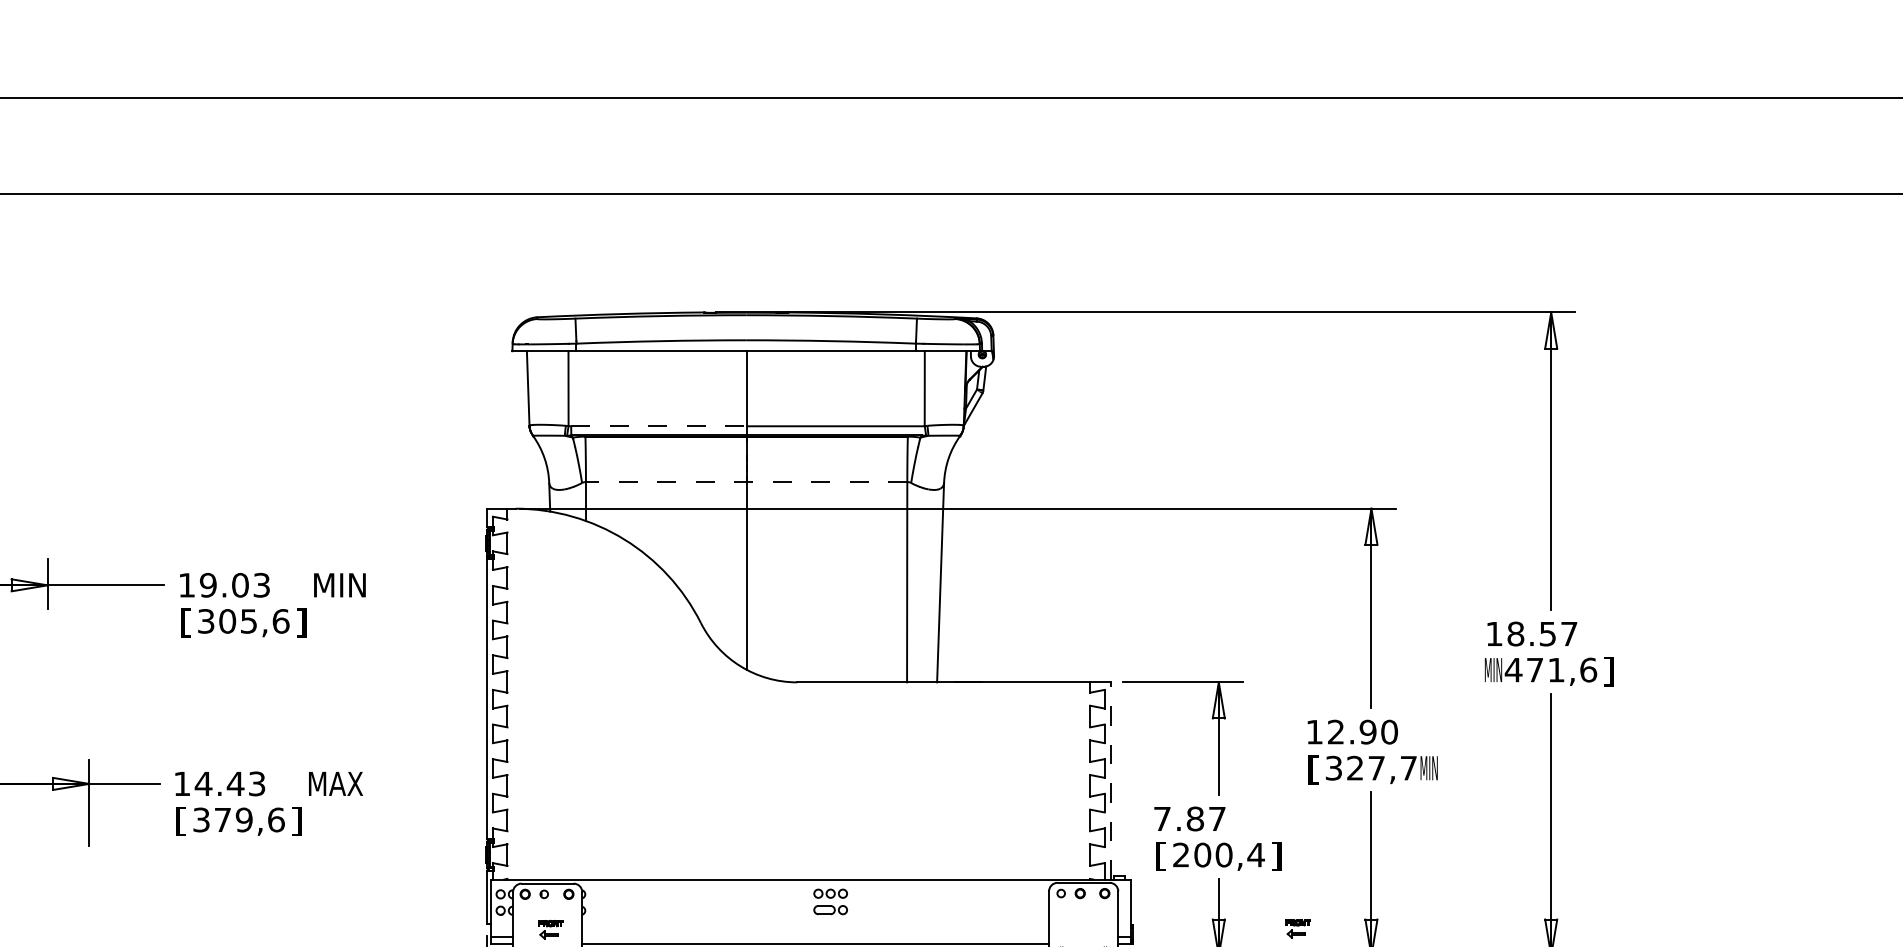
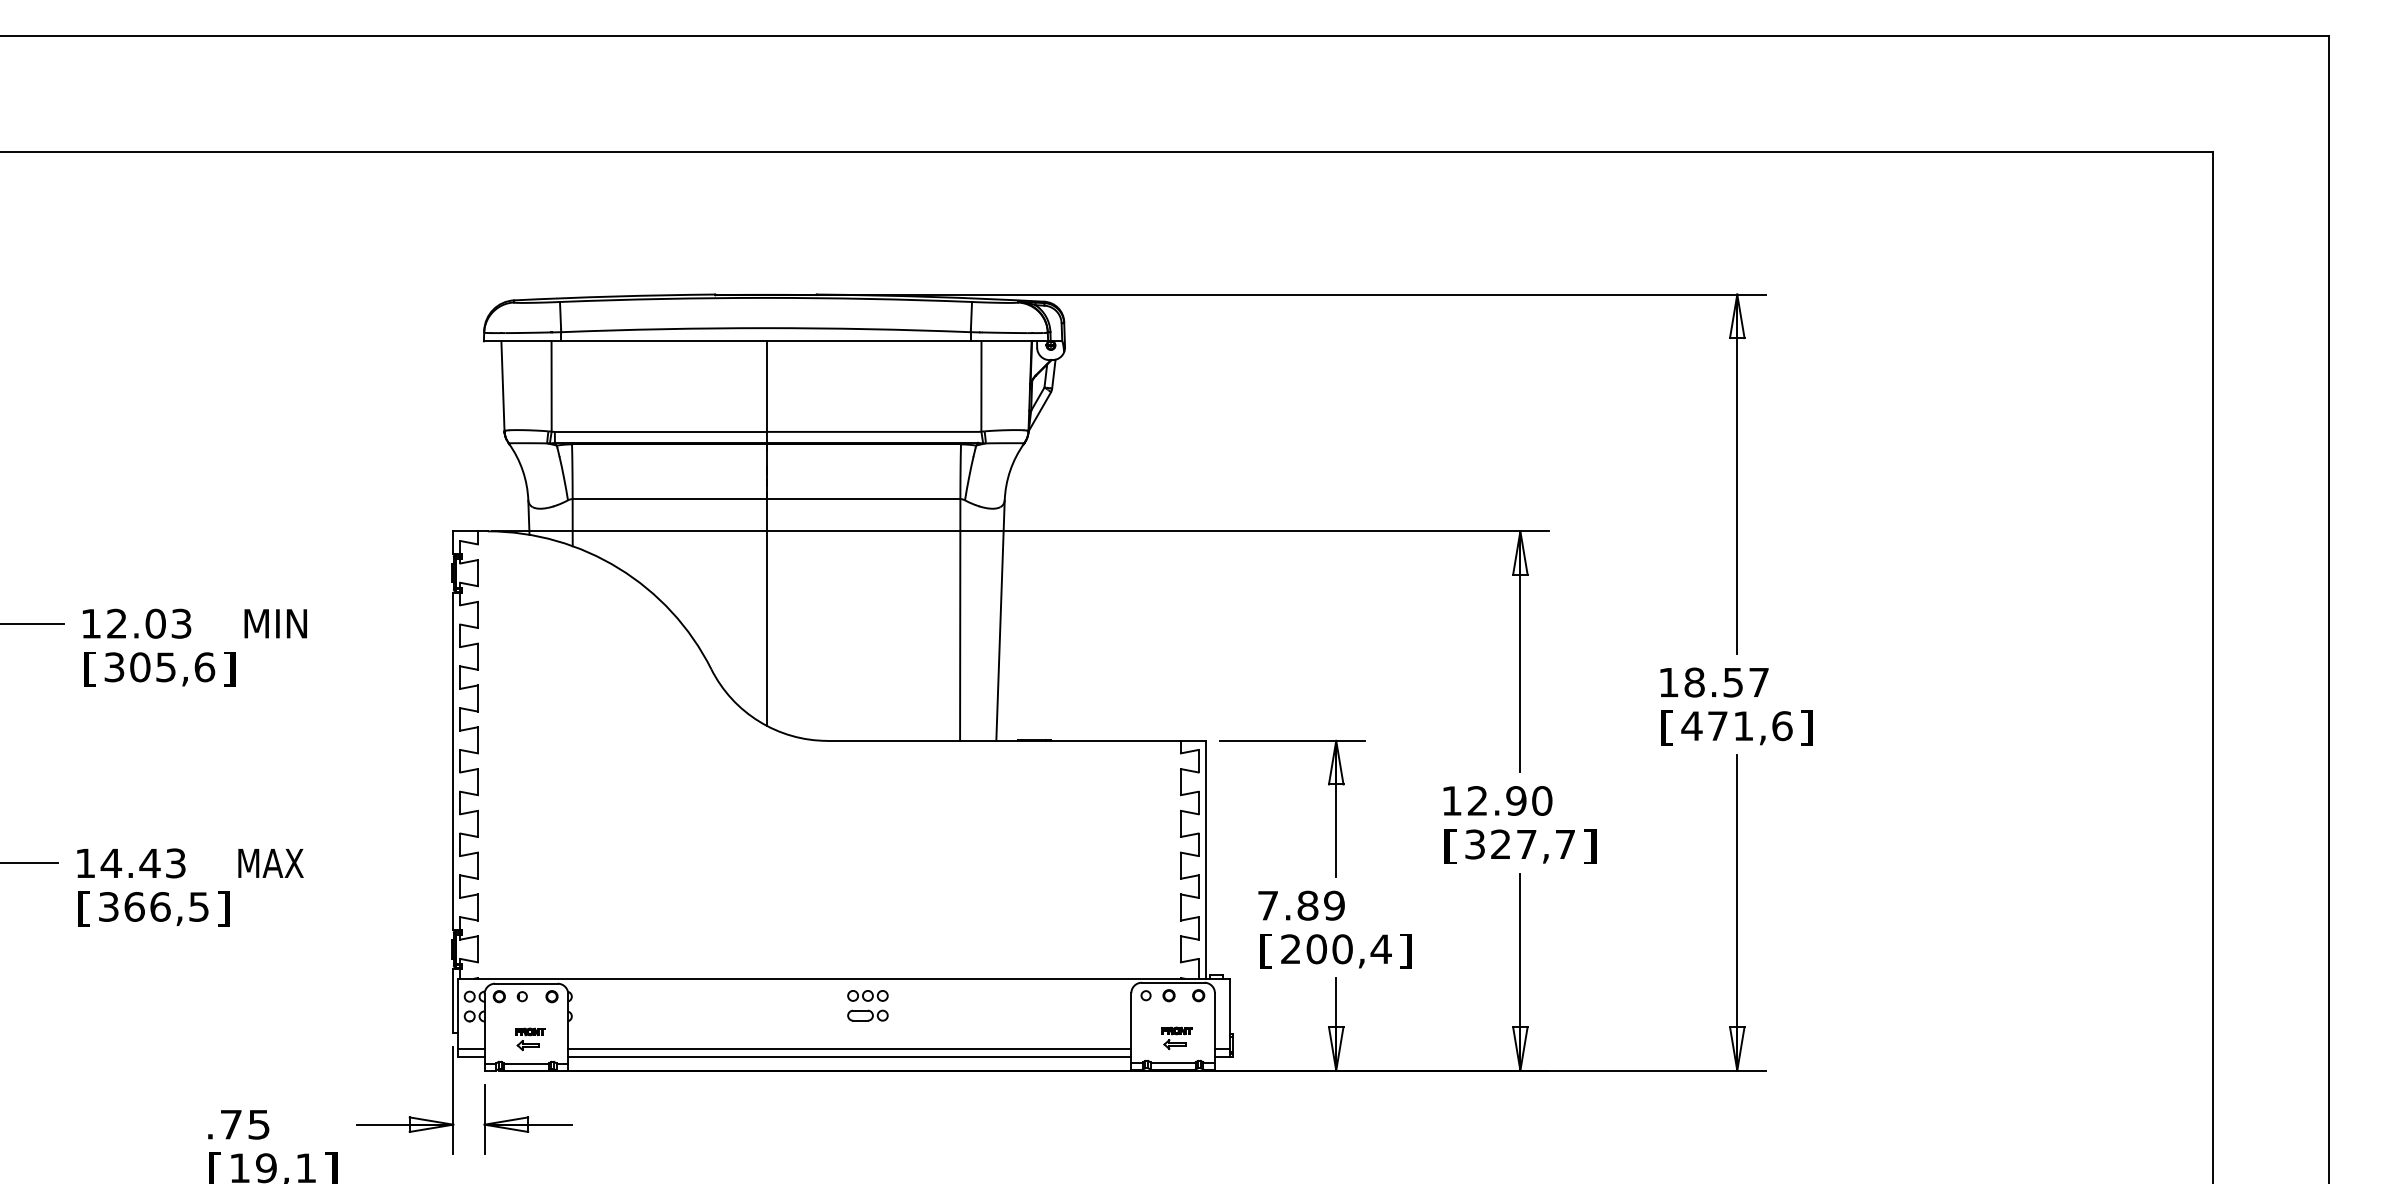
line: (658, 425) -> (660, 431), dashed -> solid
line: (746, 482) -> (766, 499), dashed -> solid
text: (207, 585) -> (116, 623), 19.03 -> 12.03
text: (1493, 671) -> (1667, 727), MIN -> [
text: (1428, 769) -> (1589, 846), MIN -> ]
line: (1110, 780) -> (1205, 859), dashed -> solid
text: (1217, 818) -> (1334, 905), 7.87 -> 7.89
text: (249, 819) -> (166, 906), 379,6 -> 366,5
part: (1297, 928) -> (1176, 1037), moved
line: (815, 937) -> (849, 1048), added

